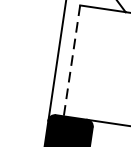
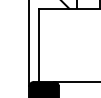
line: (72, 61) -> (39, 45), dashed -> solid

